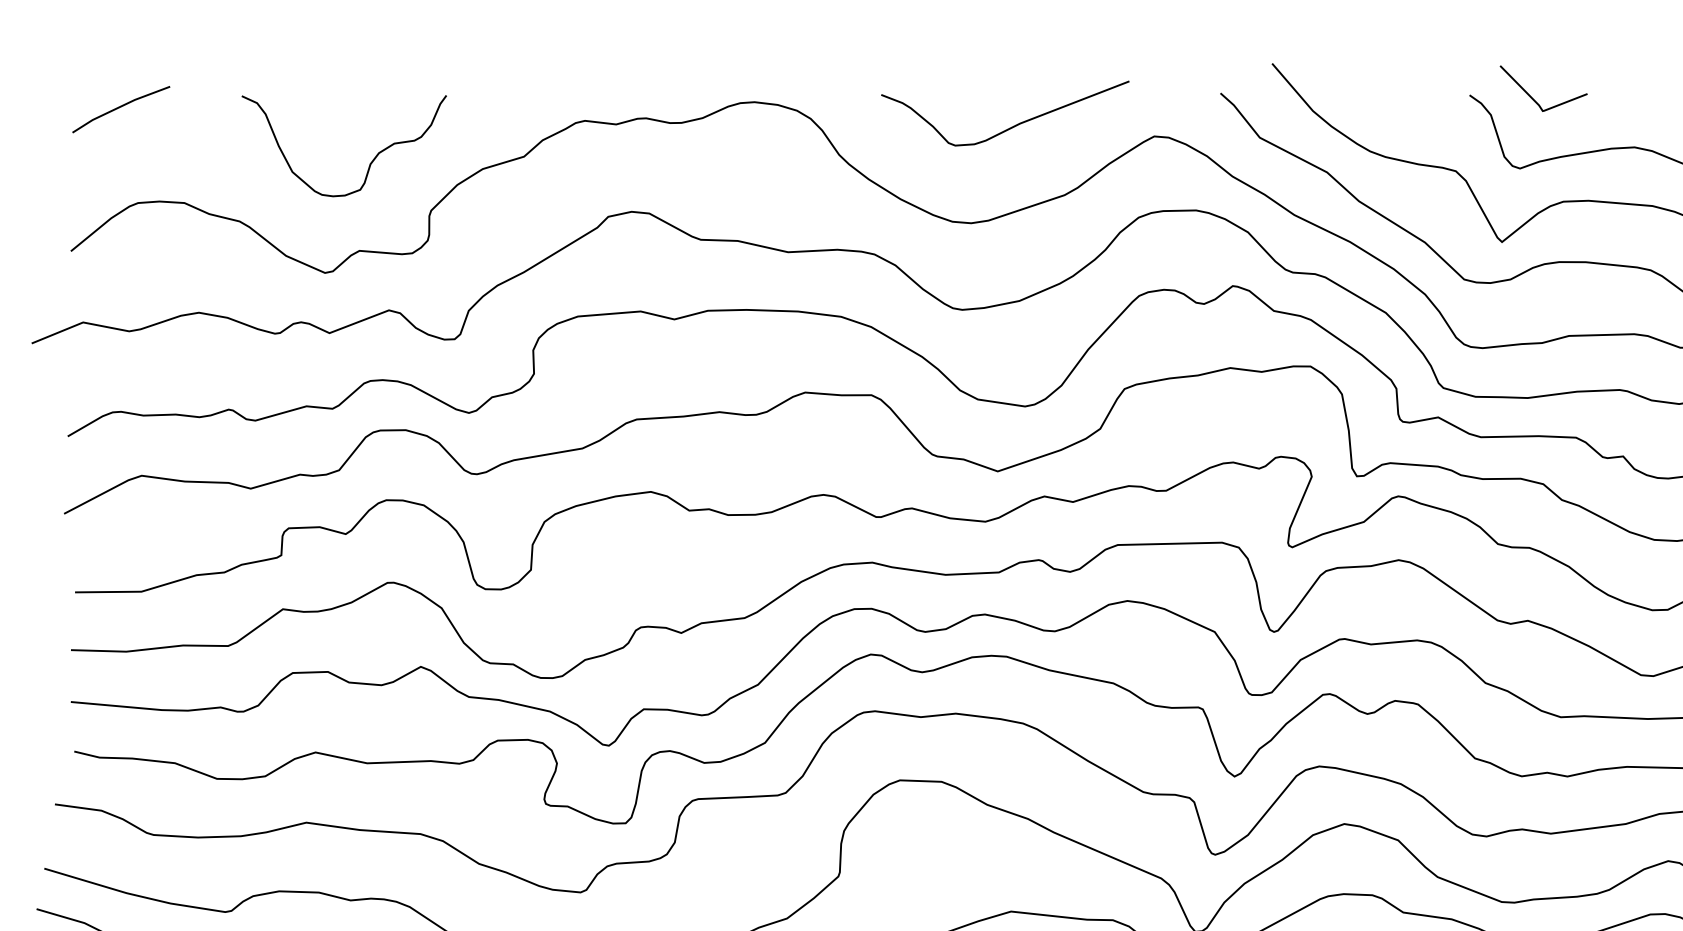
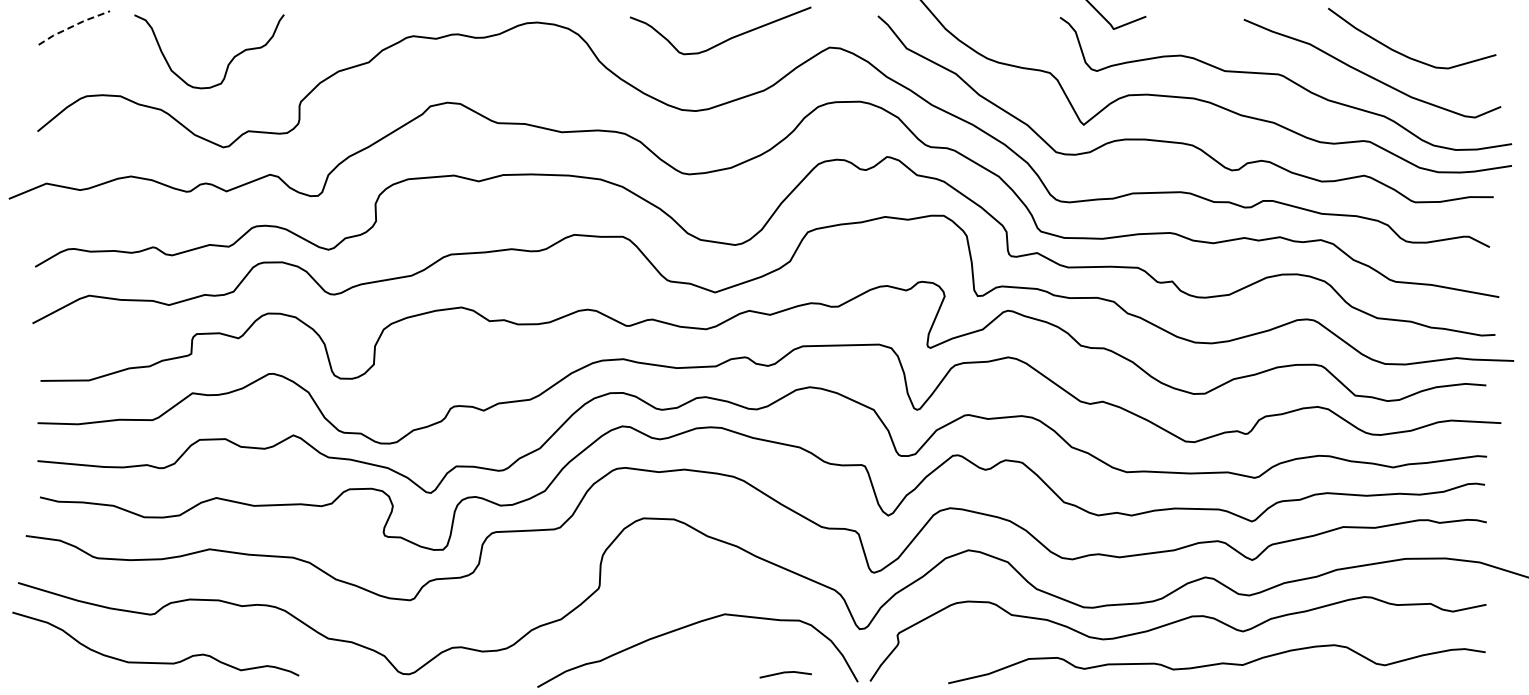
line: (120, 106) -> (73, 25), solid -> dashed
curve: (369, 163) -> (227, 64), moved

